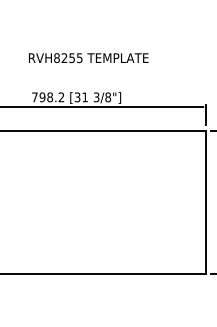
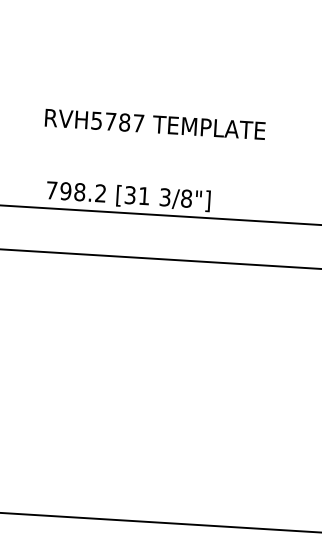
text: (68, 58) -> (118, 122), RVH8255 -> RVH5787

